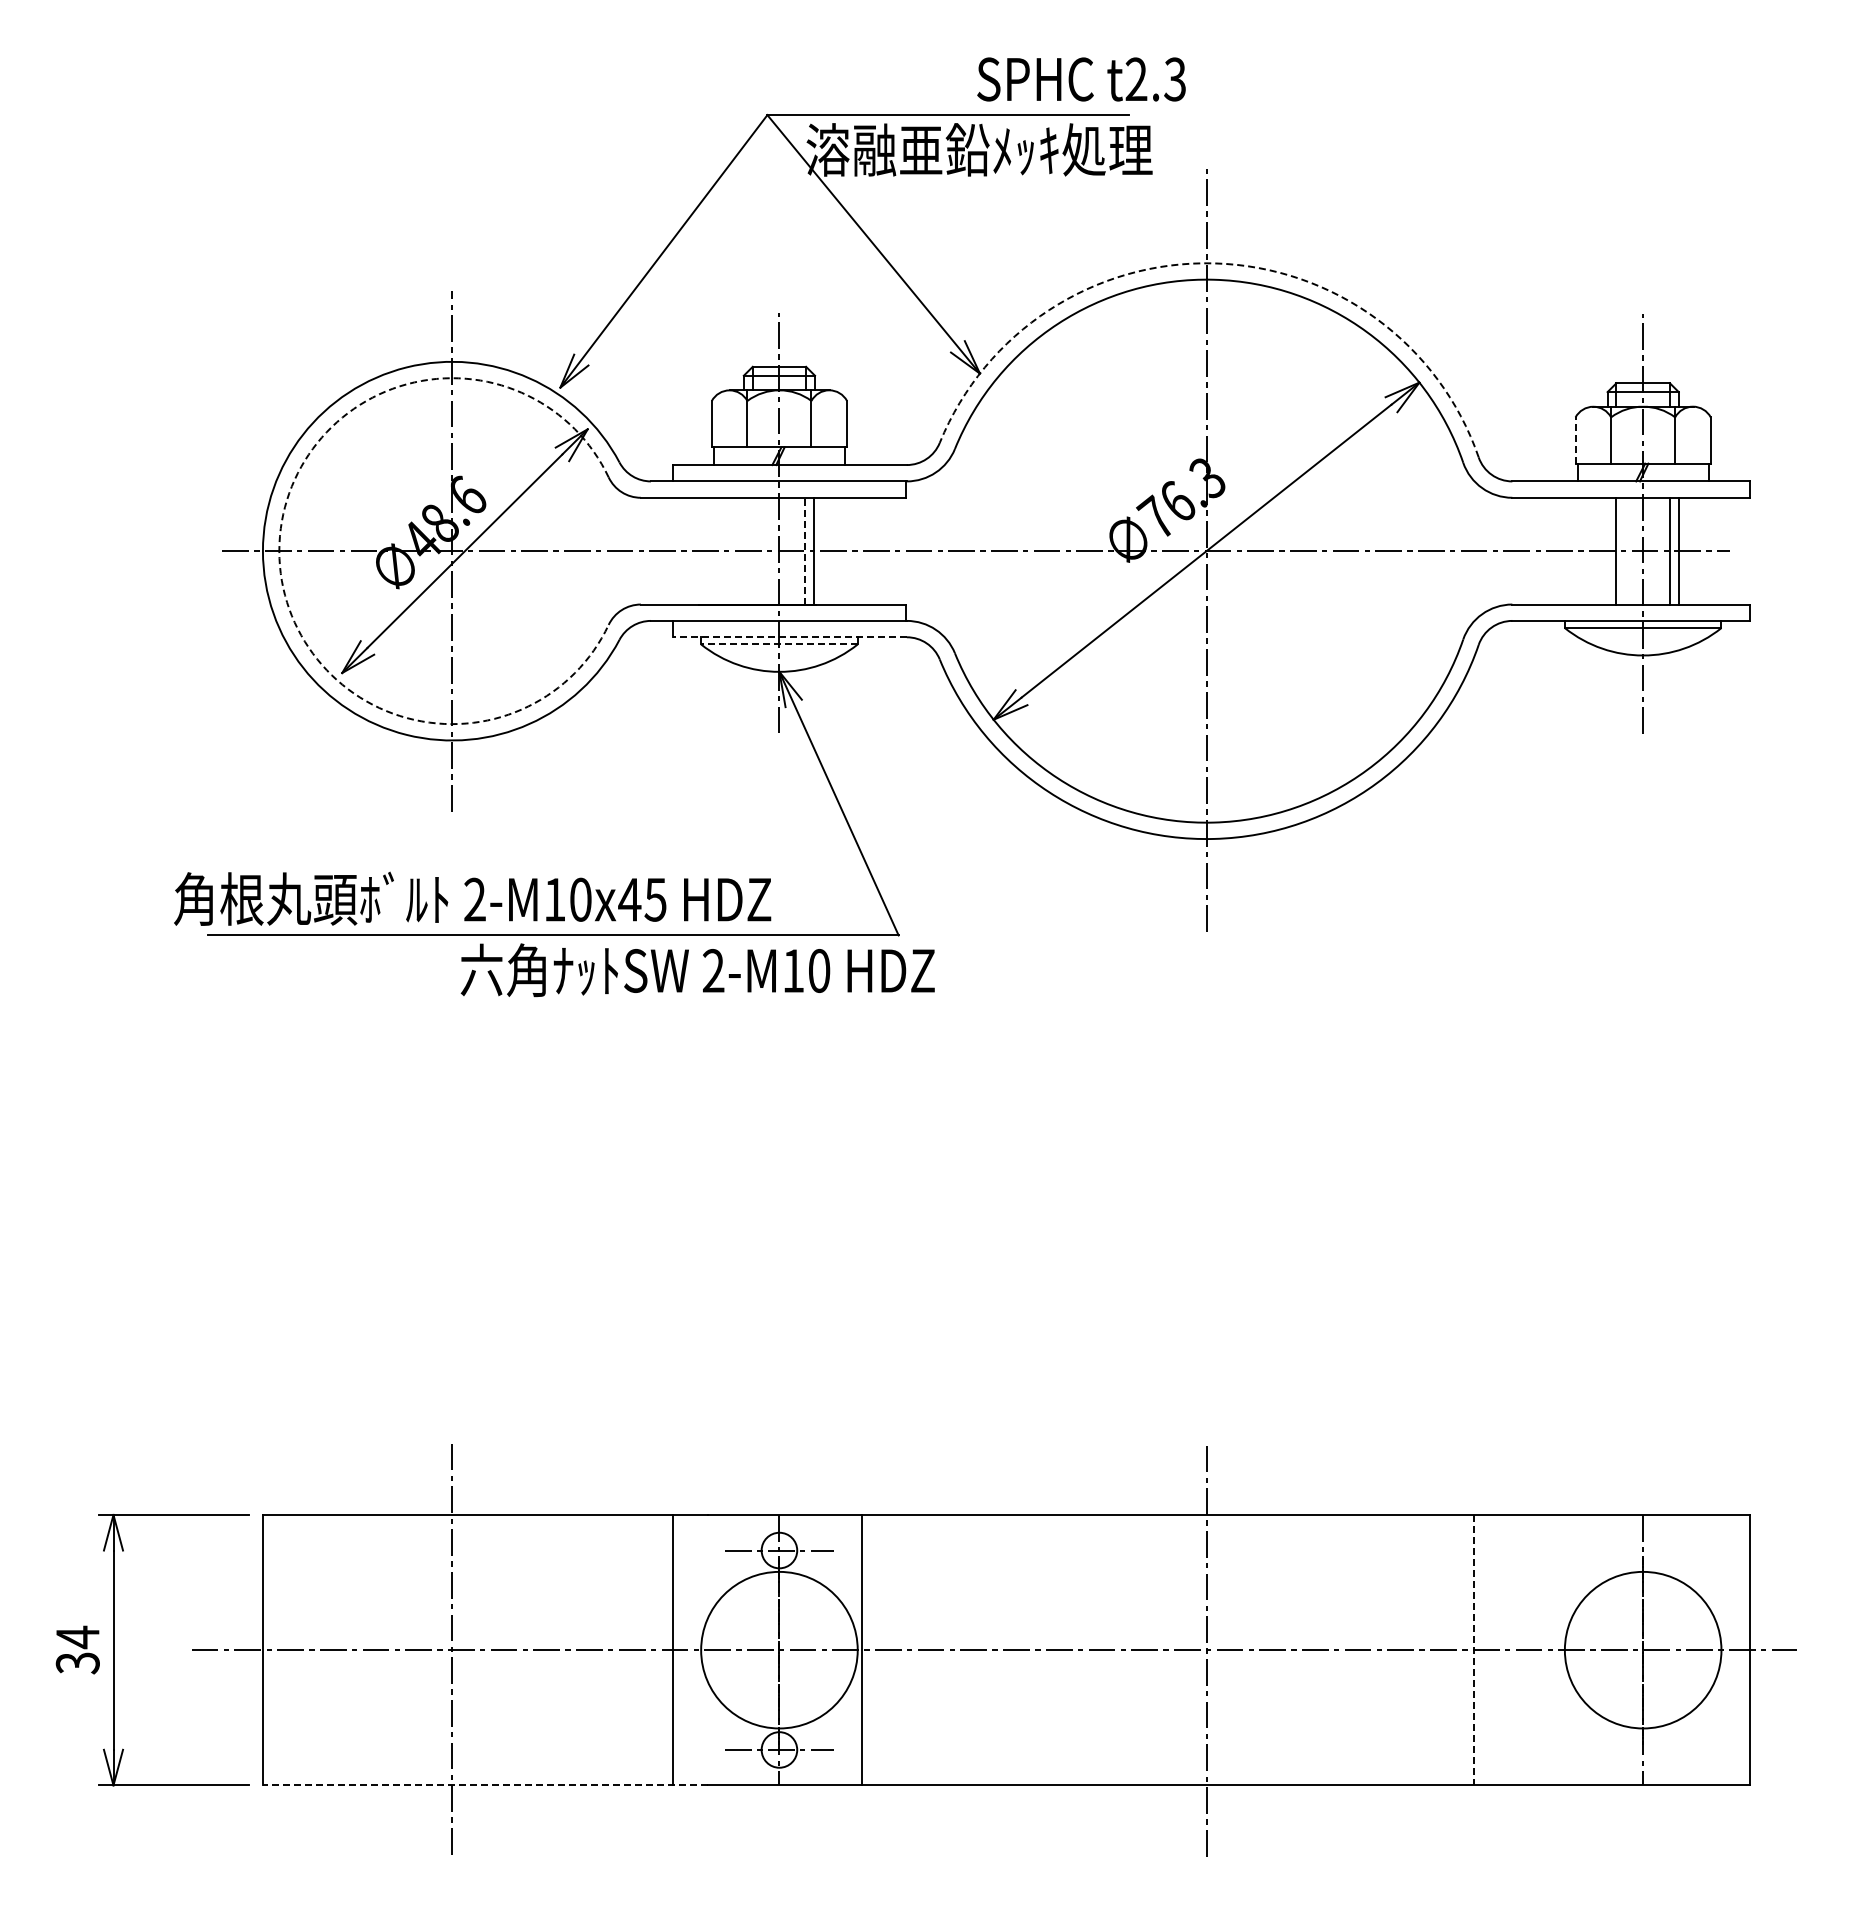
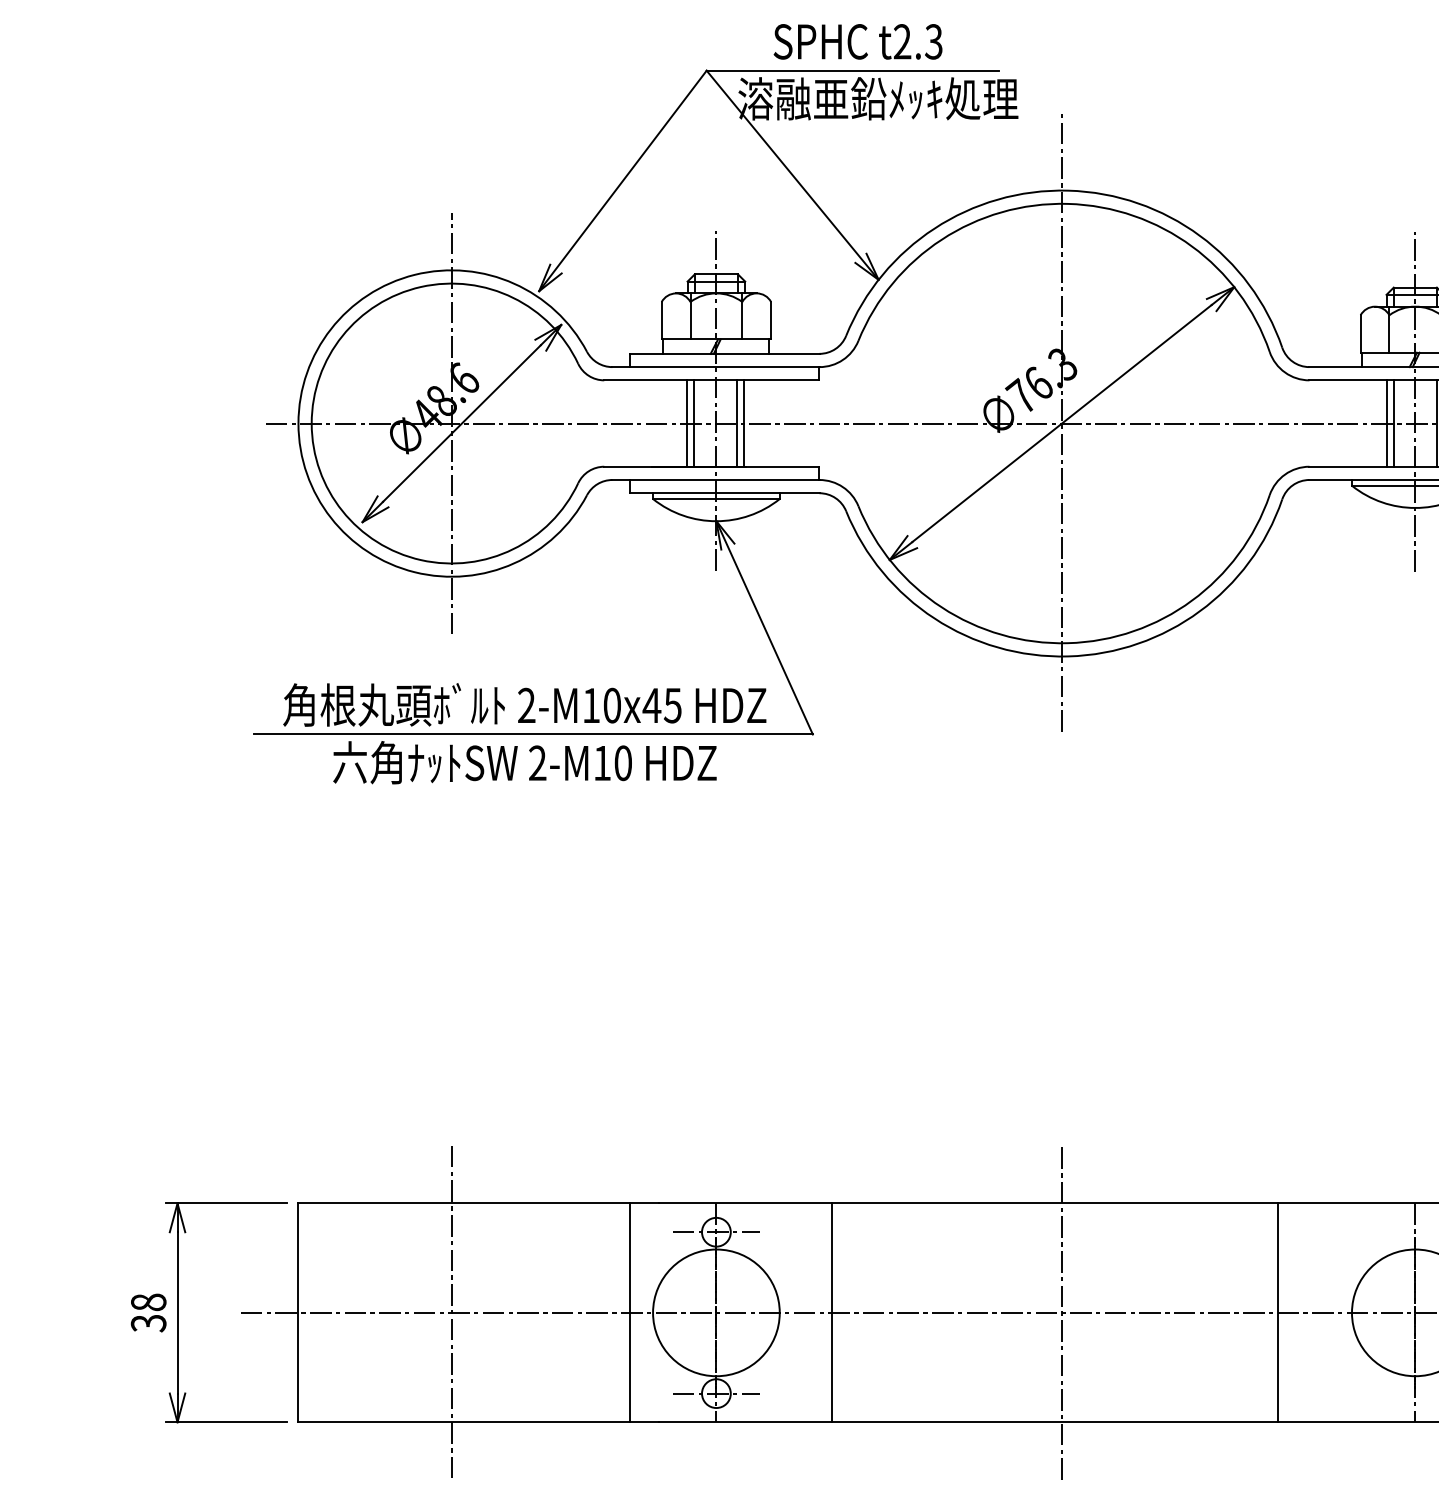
text: (1081, 79) -> (858, 41), moved
arc: (1214, 263) -> (1068, 190), dashed -> solid
line: (1575, 440) -> (1360, 334), dashed -> solid
line: (742, 550) -> (686, 423), added
line: (751, 550) -> (693, 423), added
line: (805, 550) -> (737, 423), dashed -> solid
line: (1607, 550) -> (1386, 423), added
arc: (279, 551) -> (311, 423), dashed -> solid
line: (789, 637) -> (724, 493), dashed -> solid
line: (778, 644) -> (715, 499), dashed -> solid
text: (472, 898) -> (524, 704), moved
text: (697, 970) -> (524, 762), moved
text: (77, 1637) -> (148, 1302), 34 -> 38
line: (861, 1649) -> (831, 1312), moved
line: (1474, 1650) -> (1278, 1313), dashed -> solid
line: (485, 1785) -> (478, 1422), dashed -> solid

